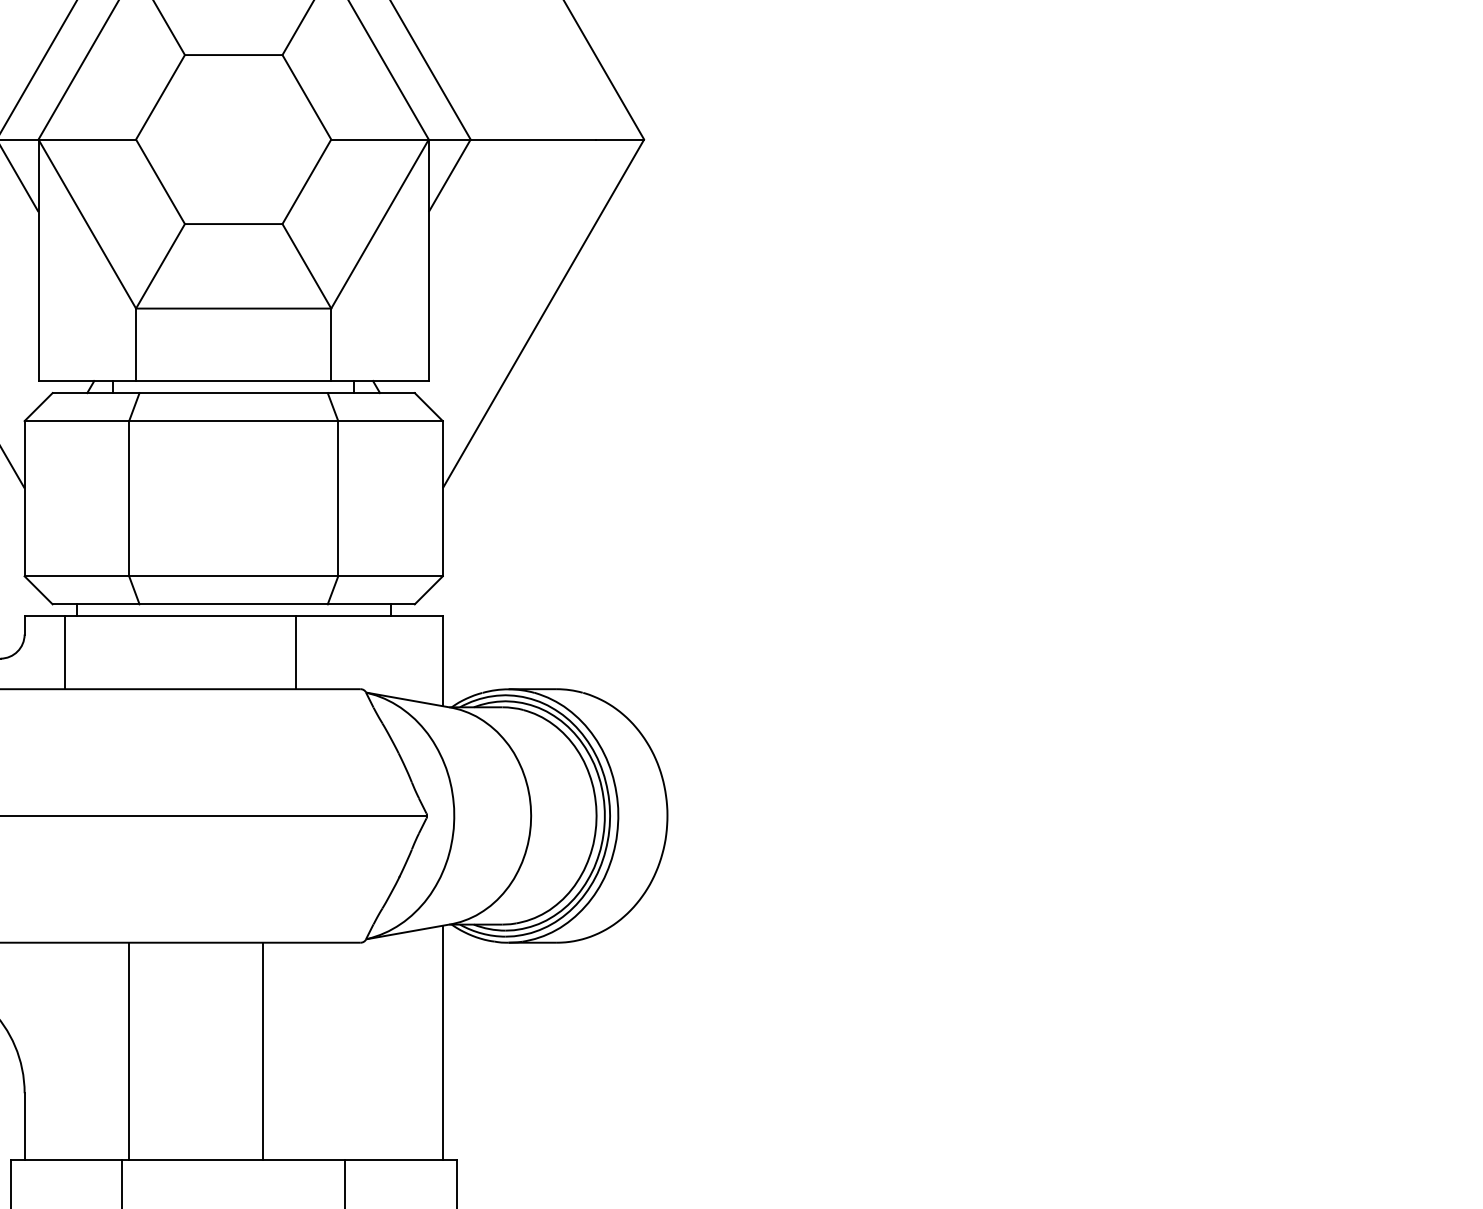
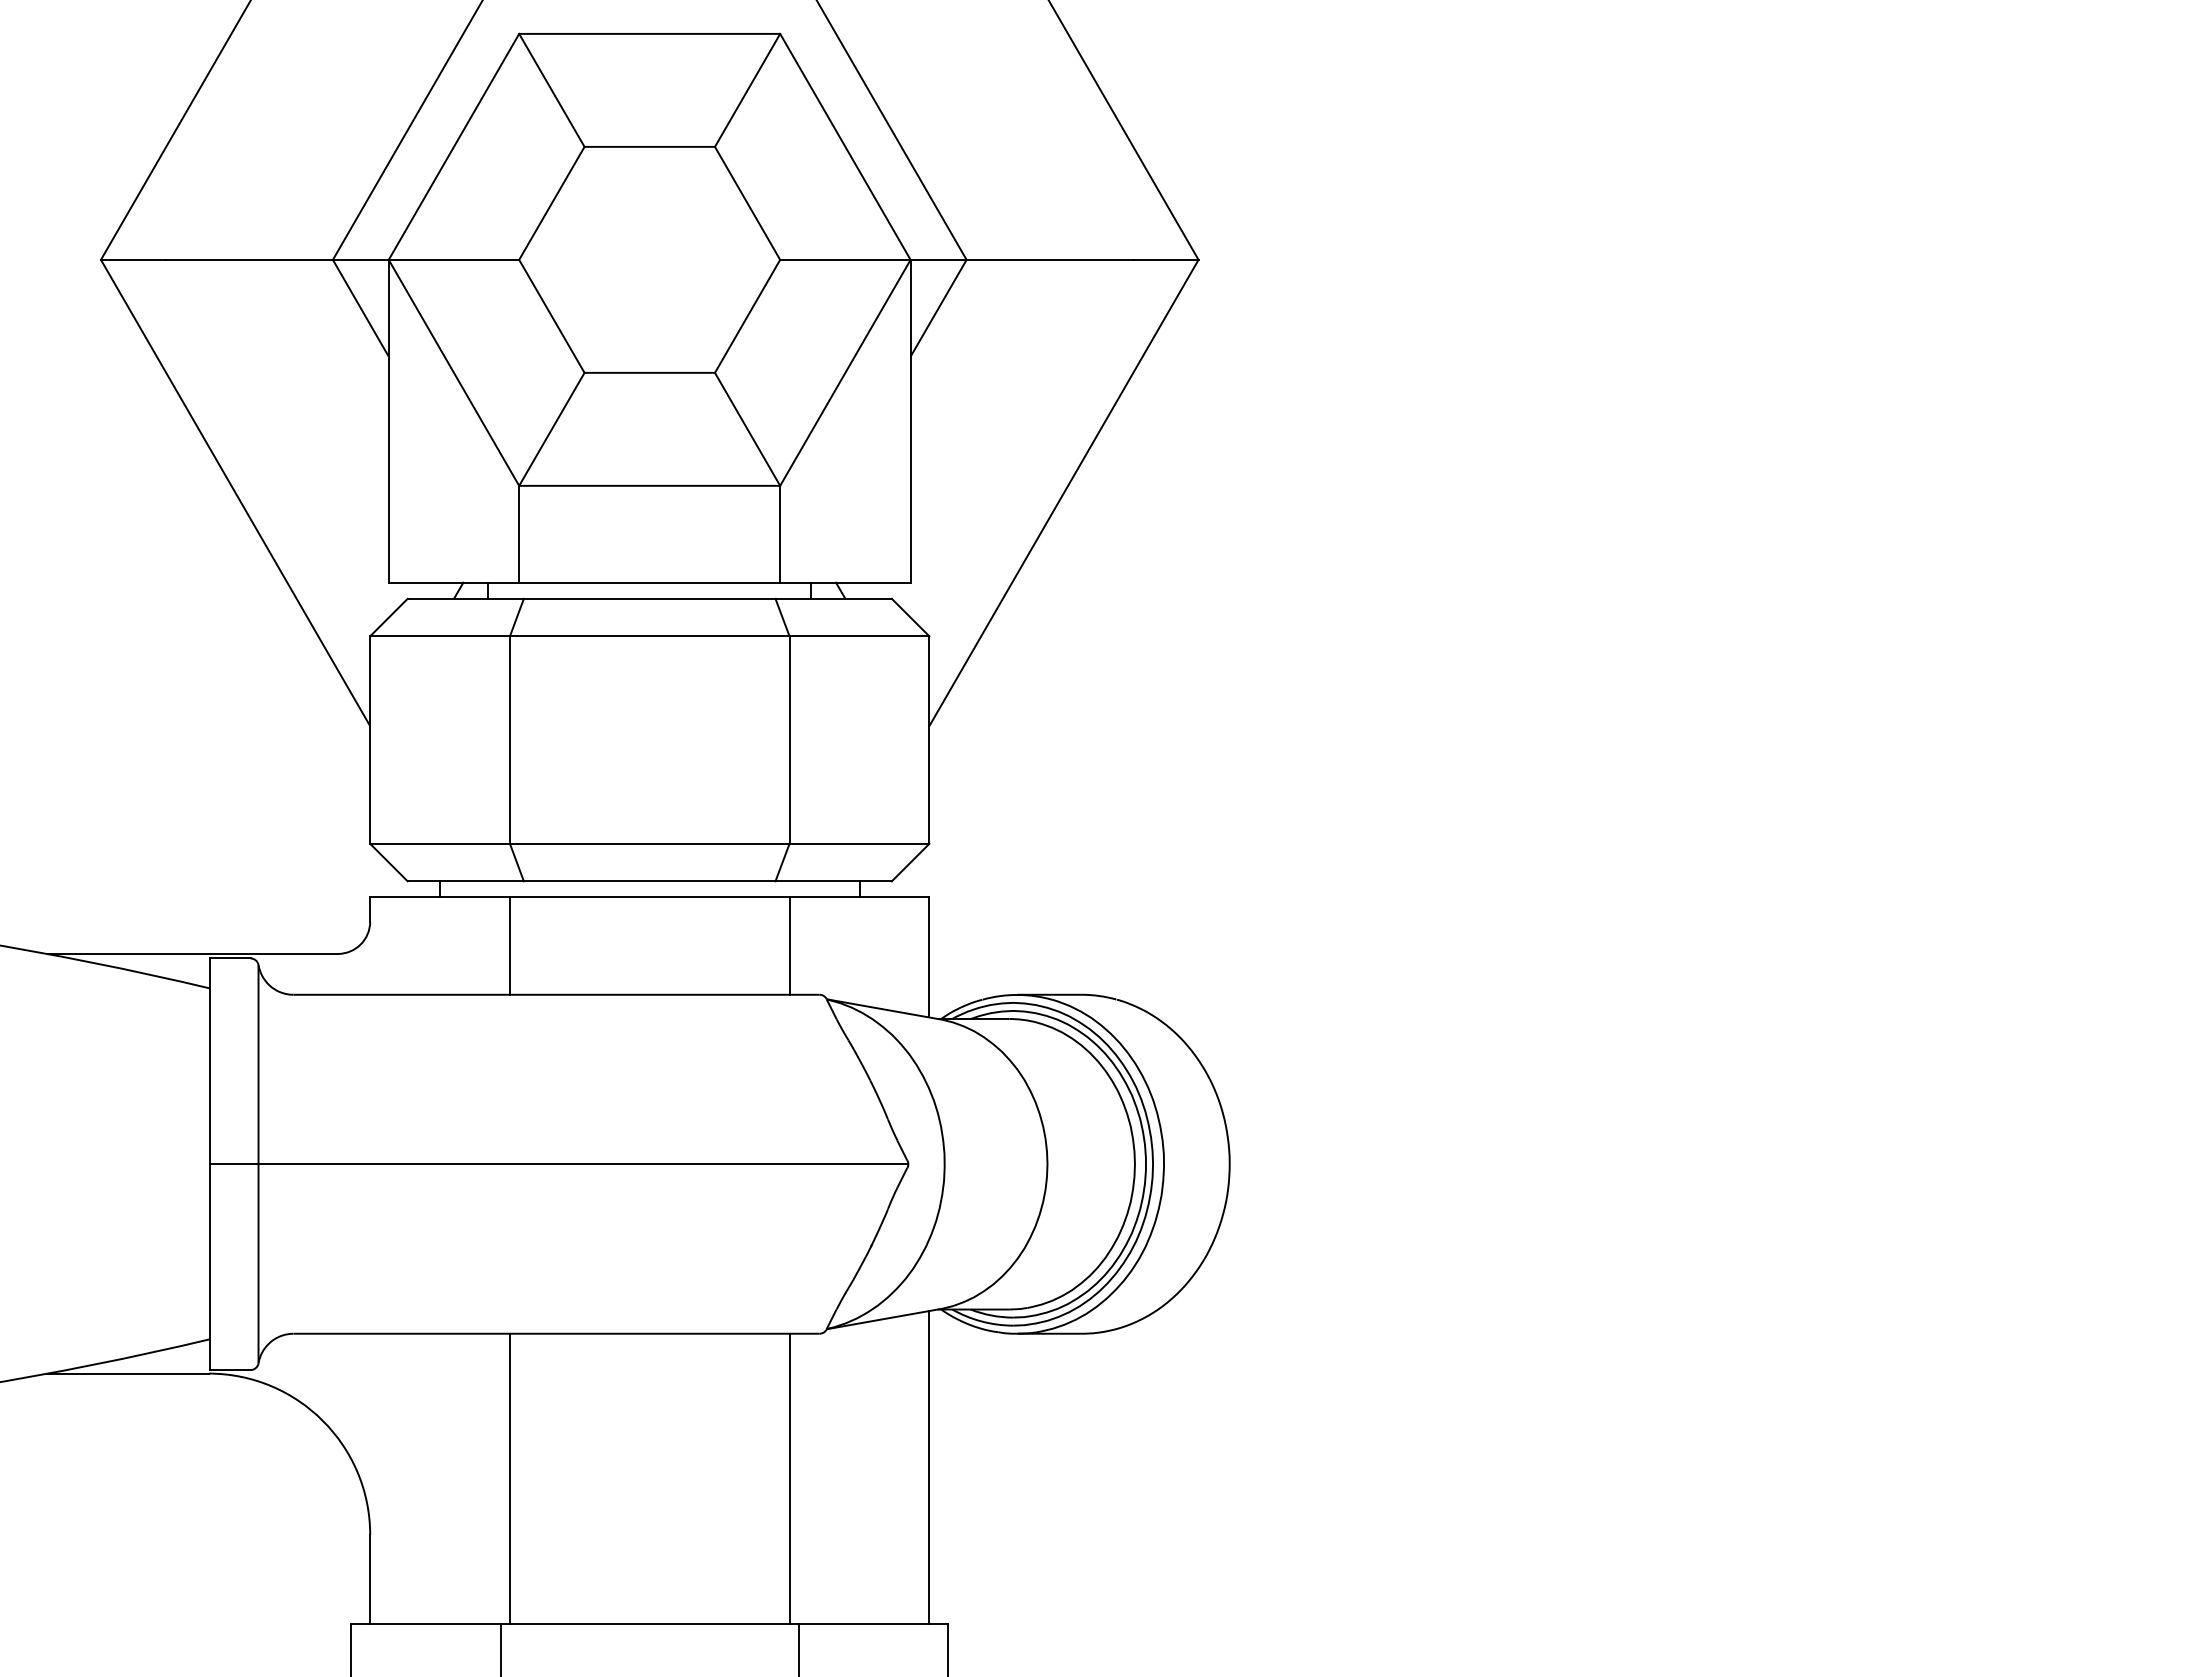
line: (64, 652) -> (509, 945), moved
line: (296, 652) -> (789, 945), moved
line: (262, 1050) -> (789, 1478), moved

